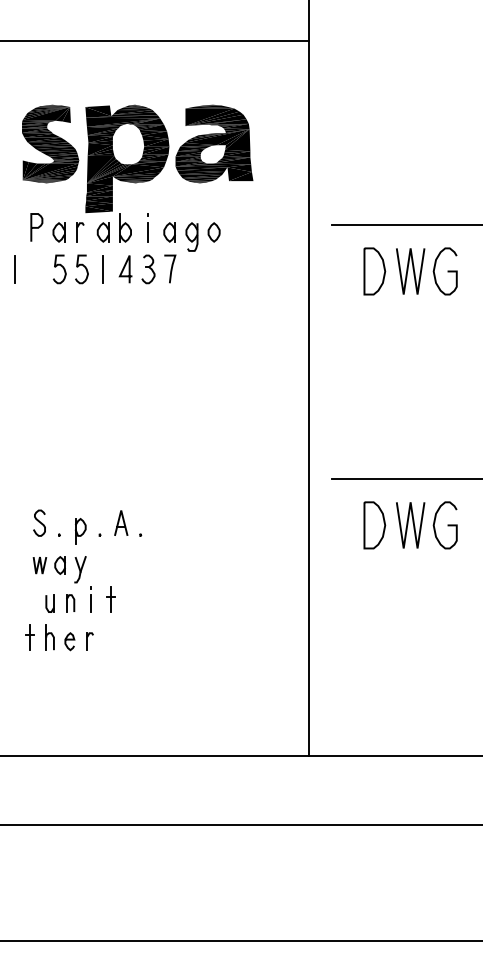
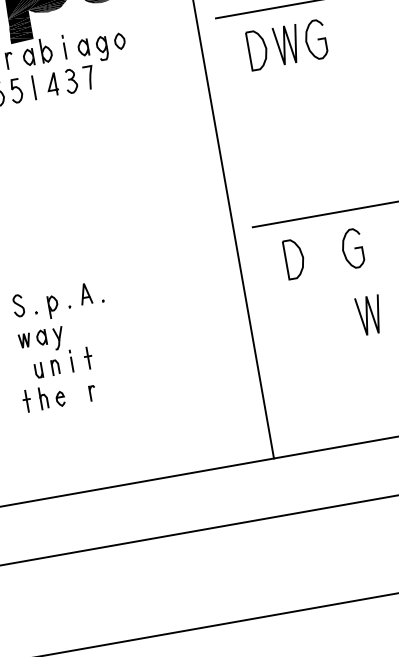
line: (408, 525) -> (367, 315), moved
part: (89, 641) -> (92, 393), moved

